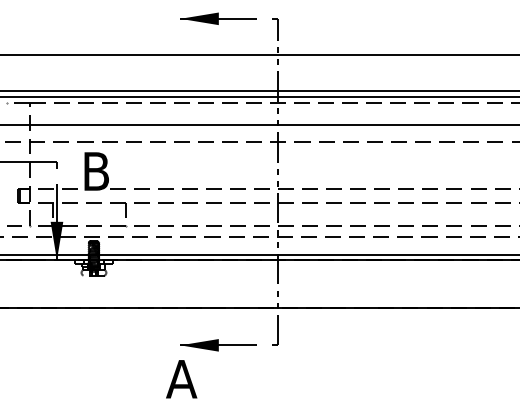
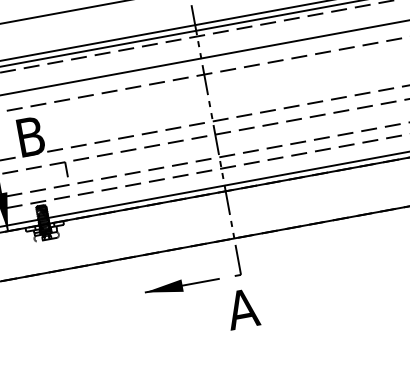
text: (181, 379) -> (242, 309), moved

